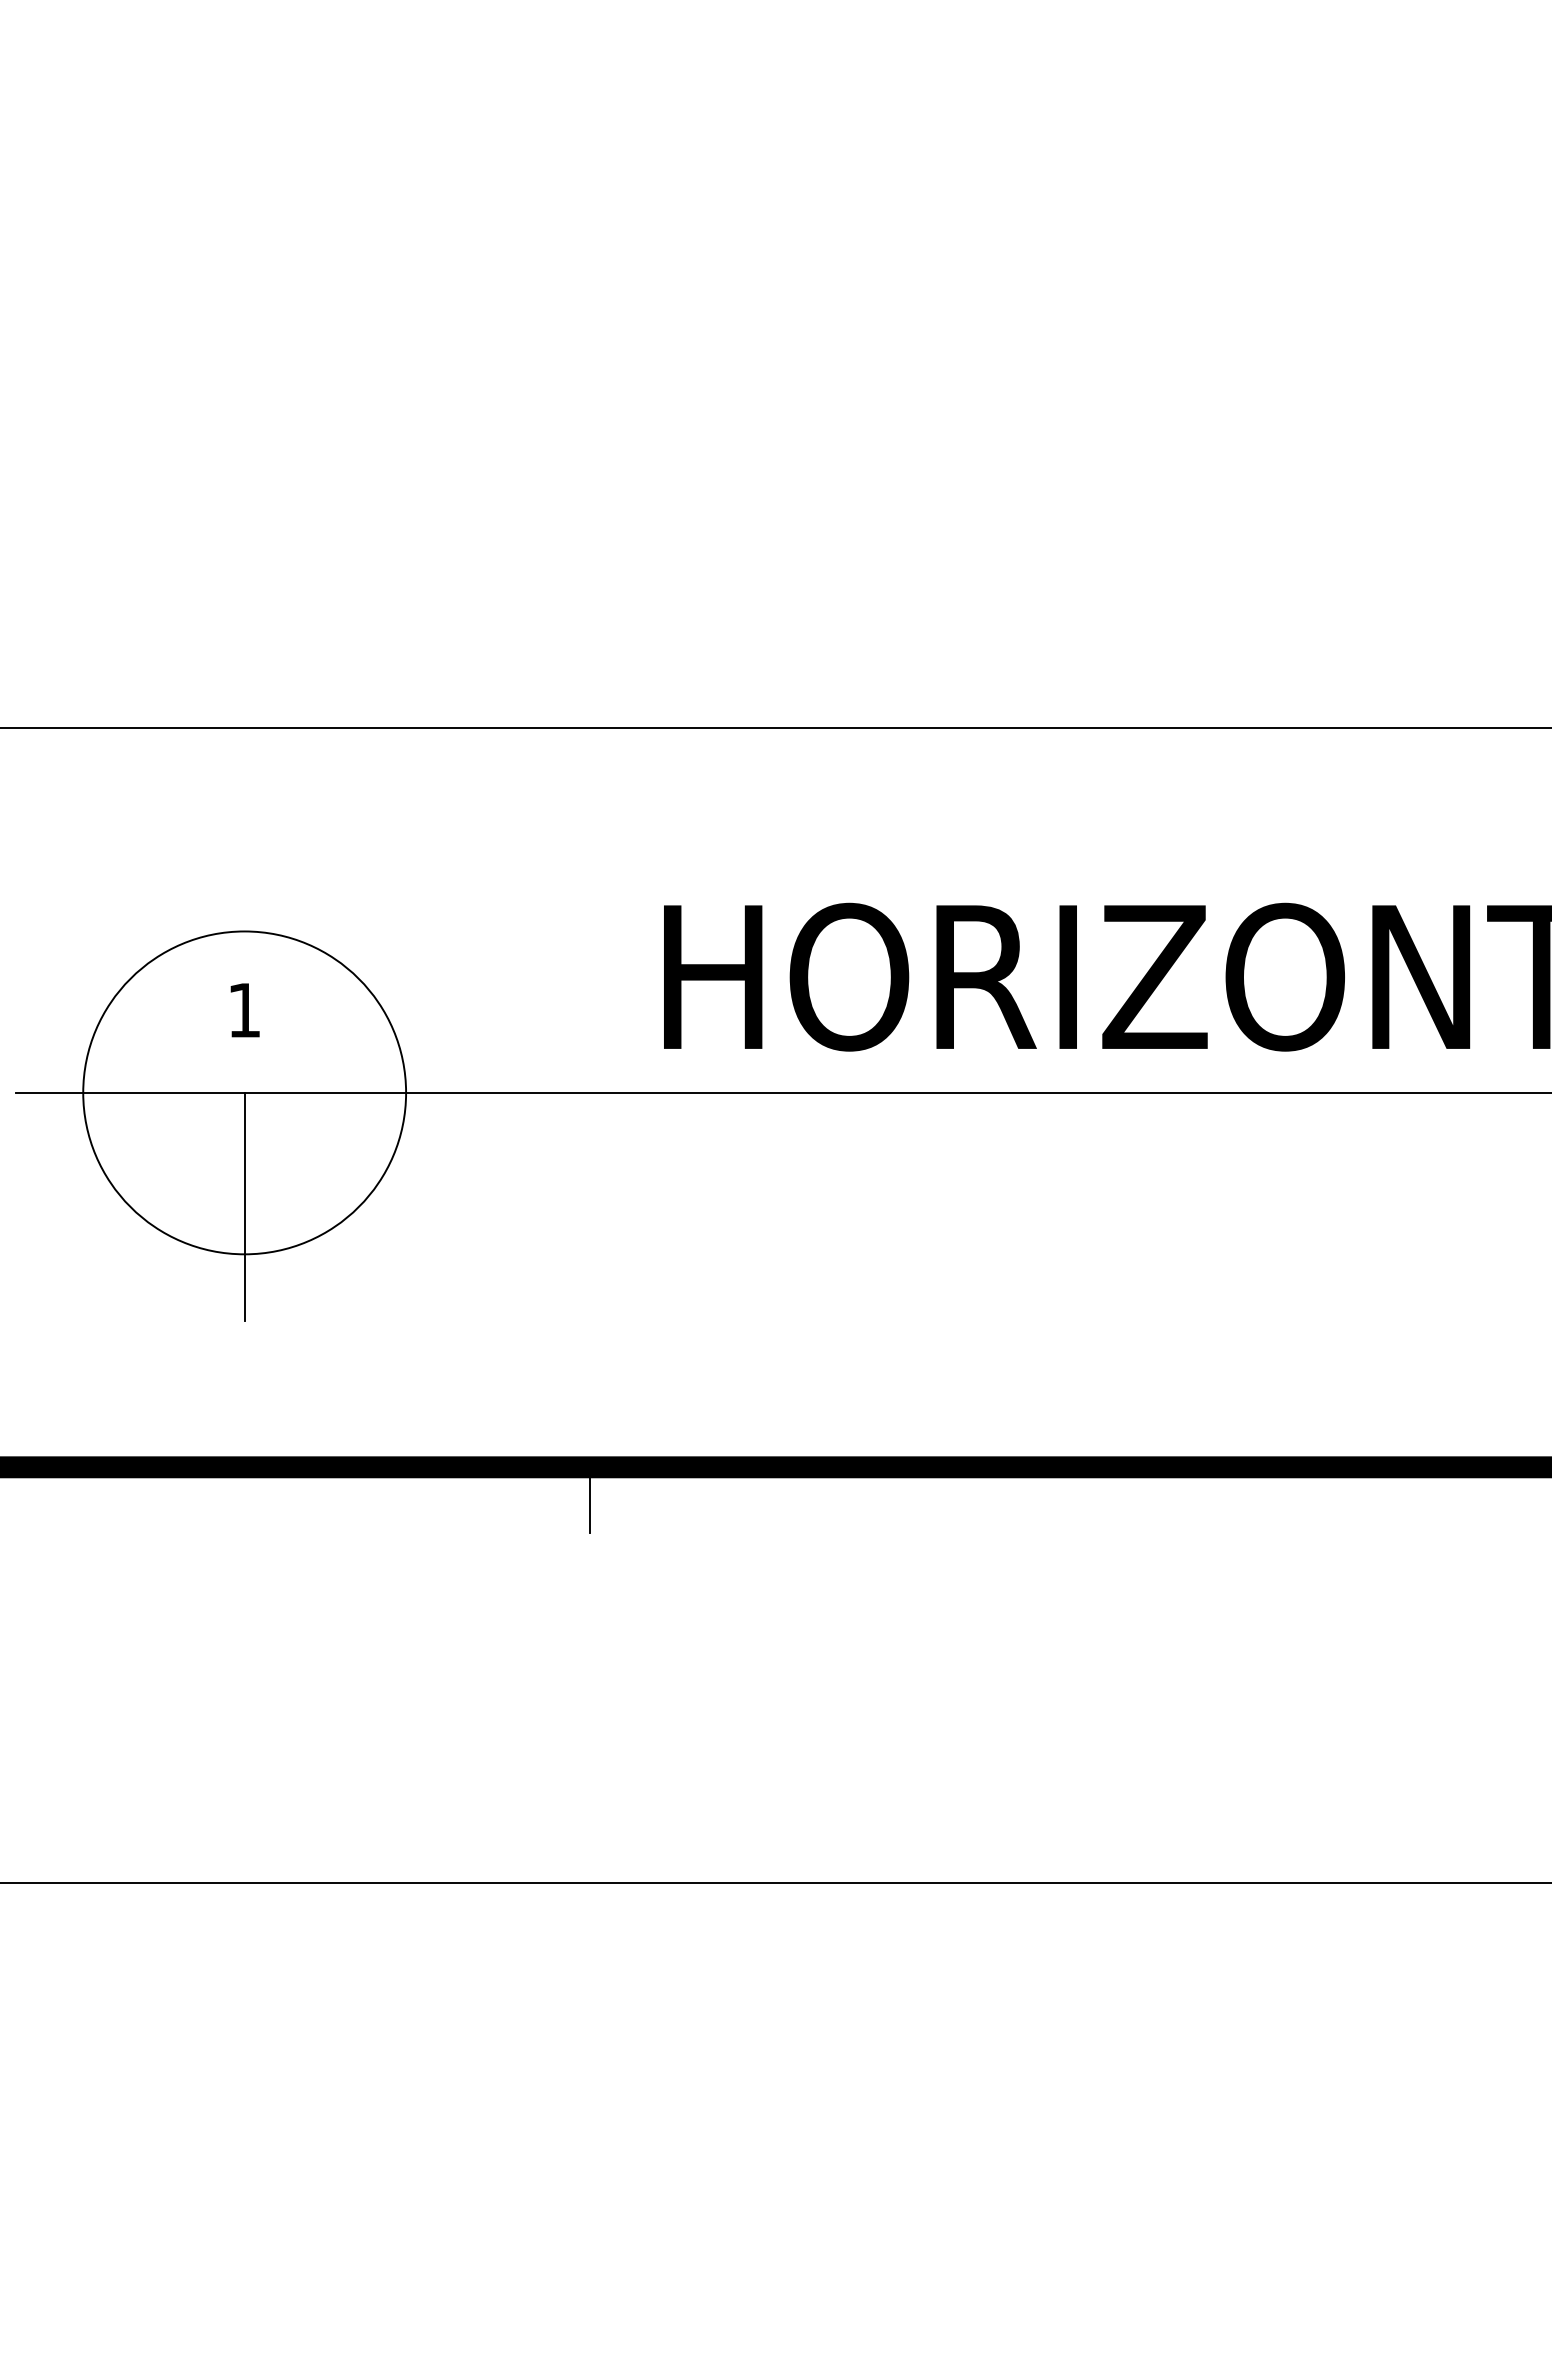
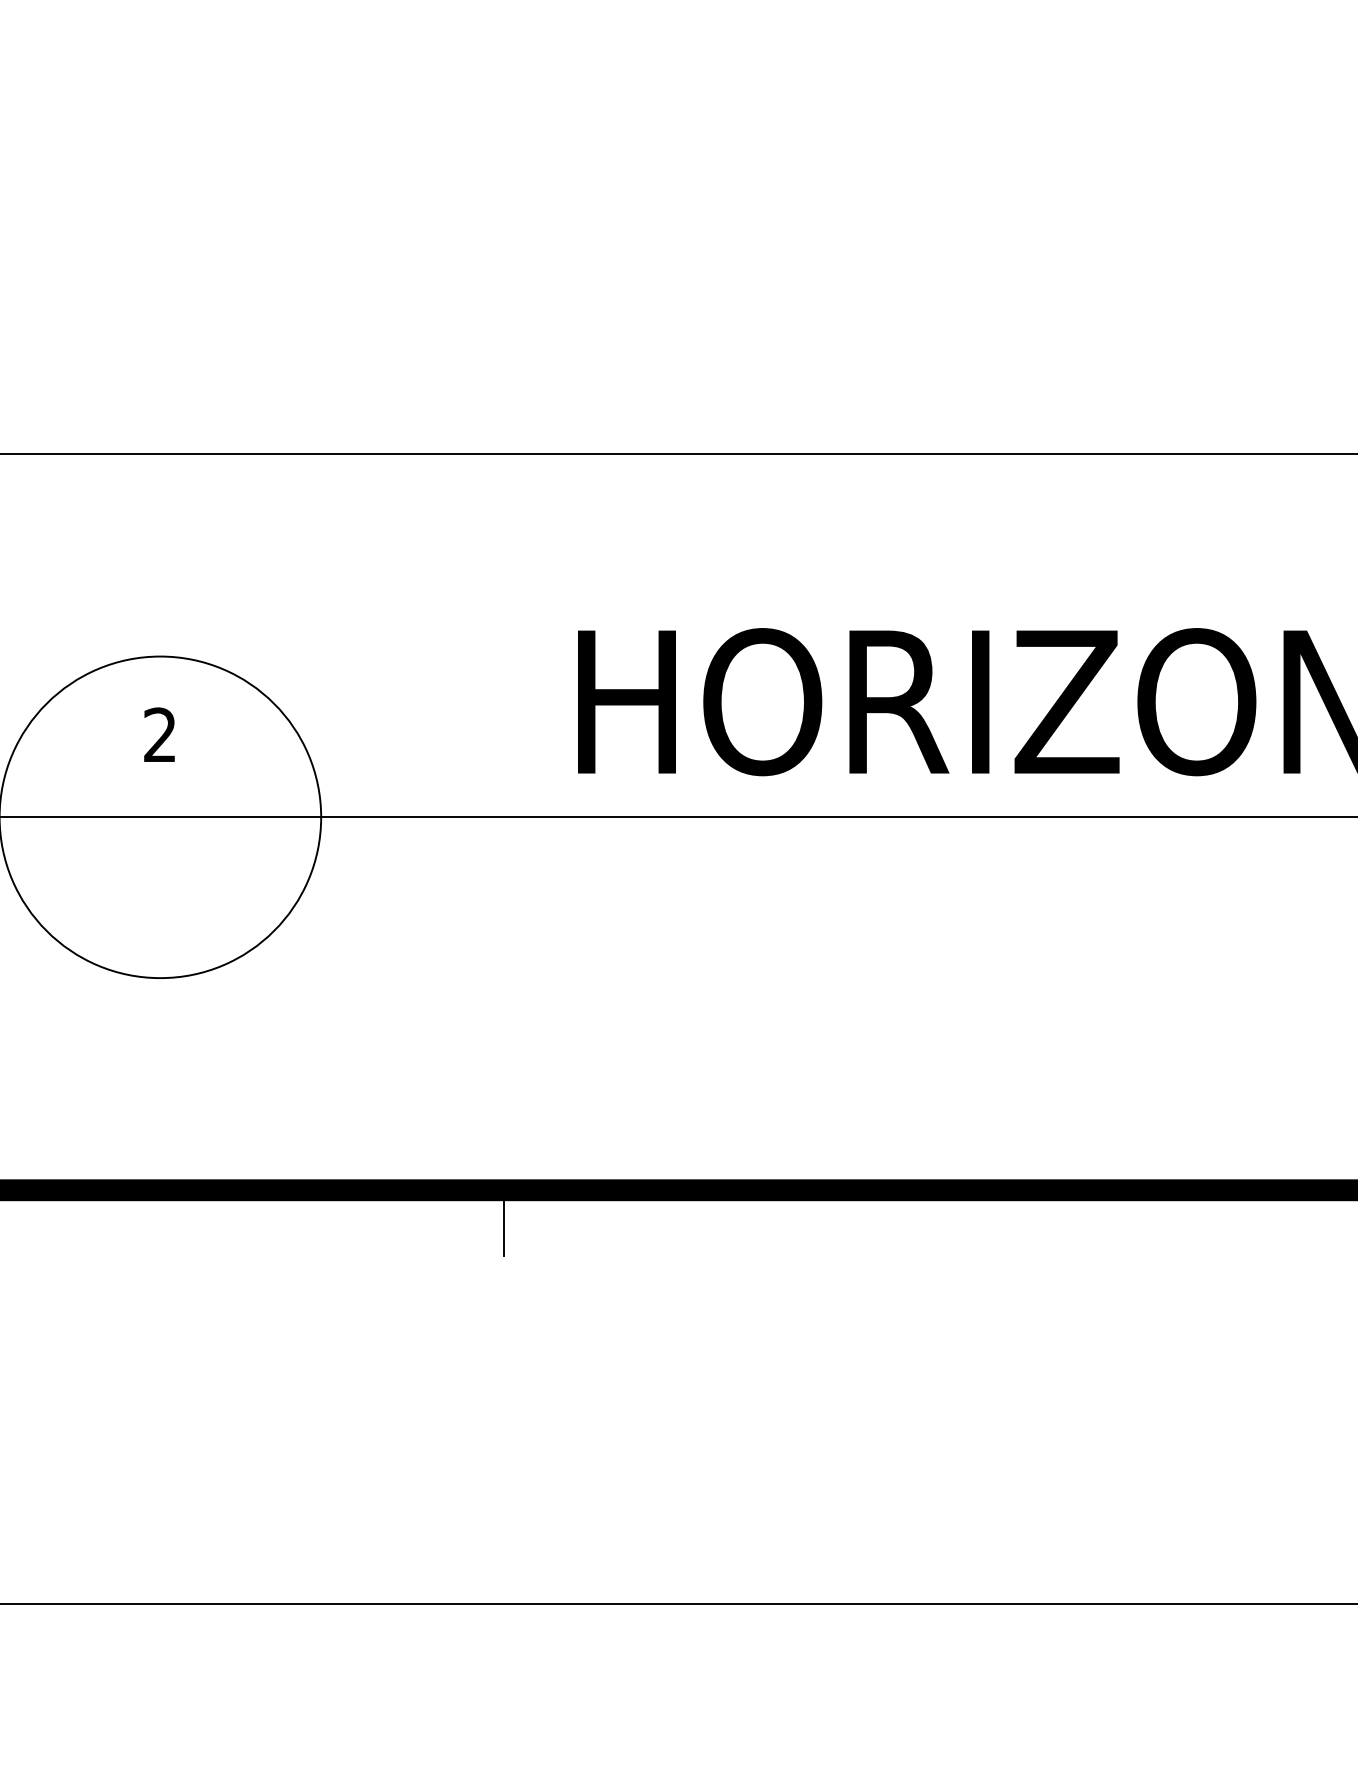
text: (243, 1009) -> (159, 734), 1 -> 2
line: (244, 1206) -> (160, 930), removed

